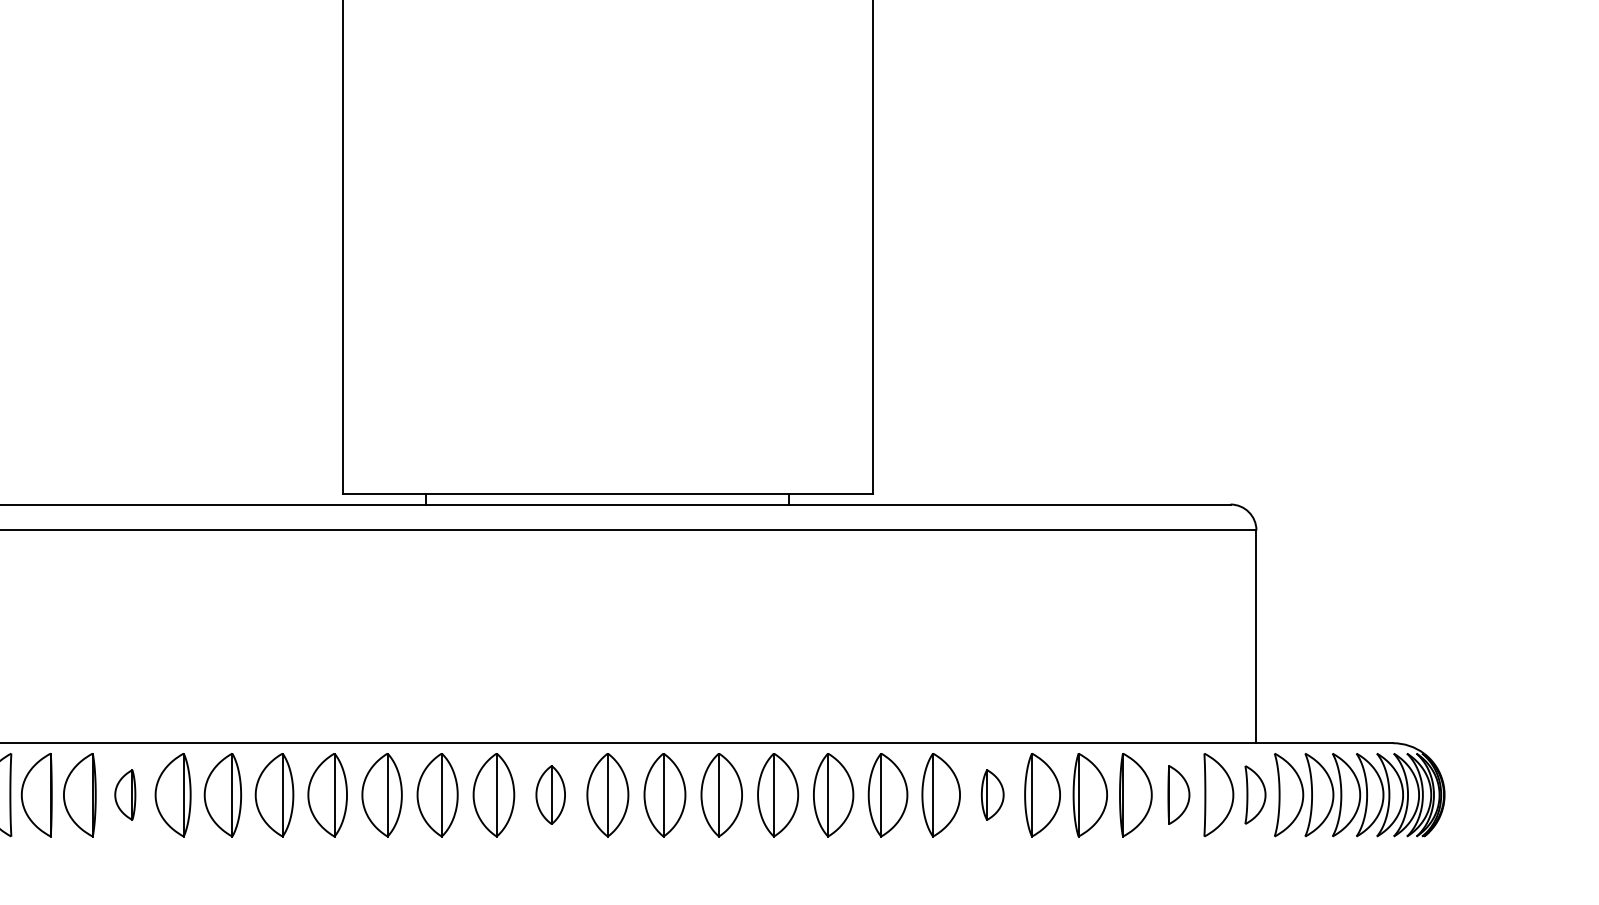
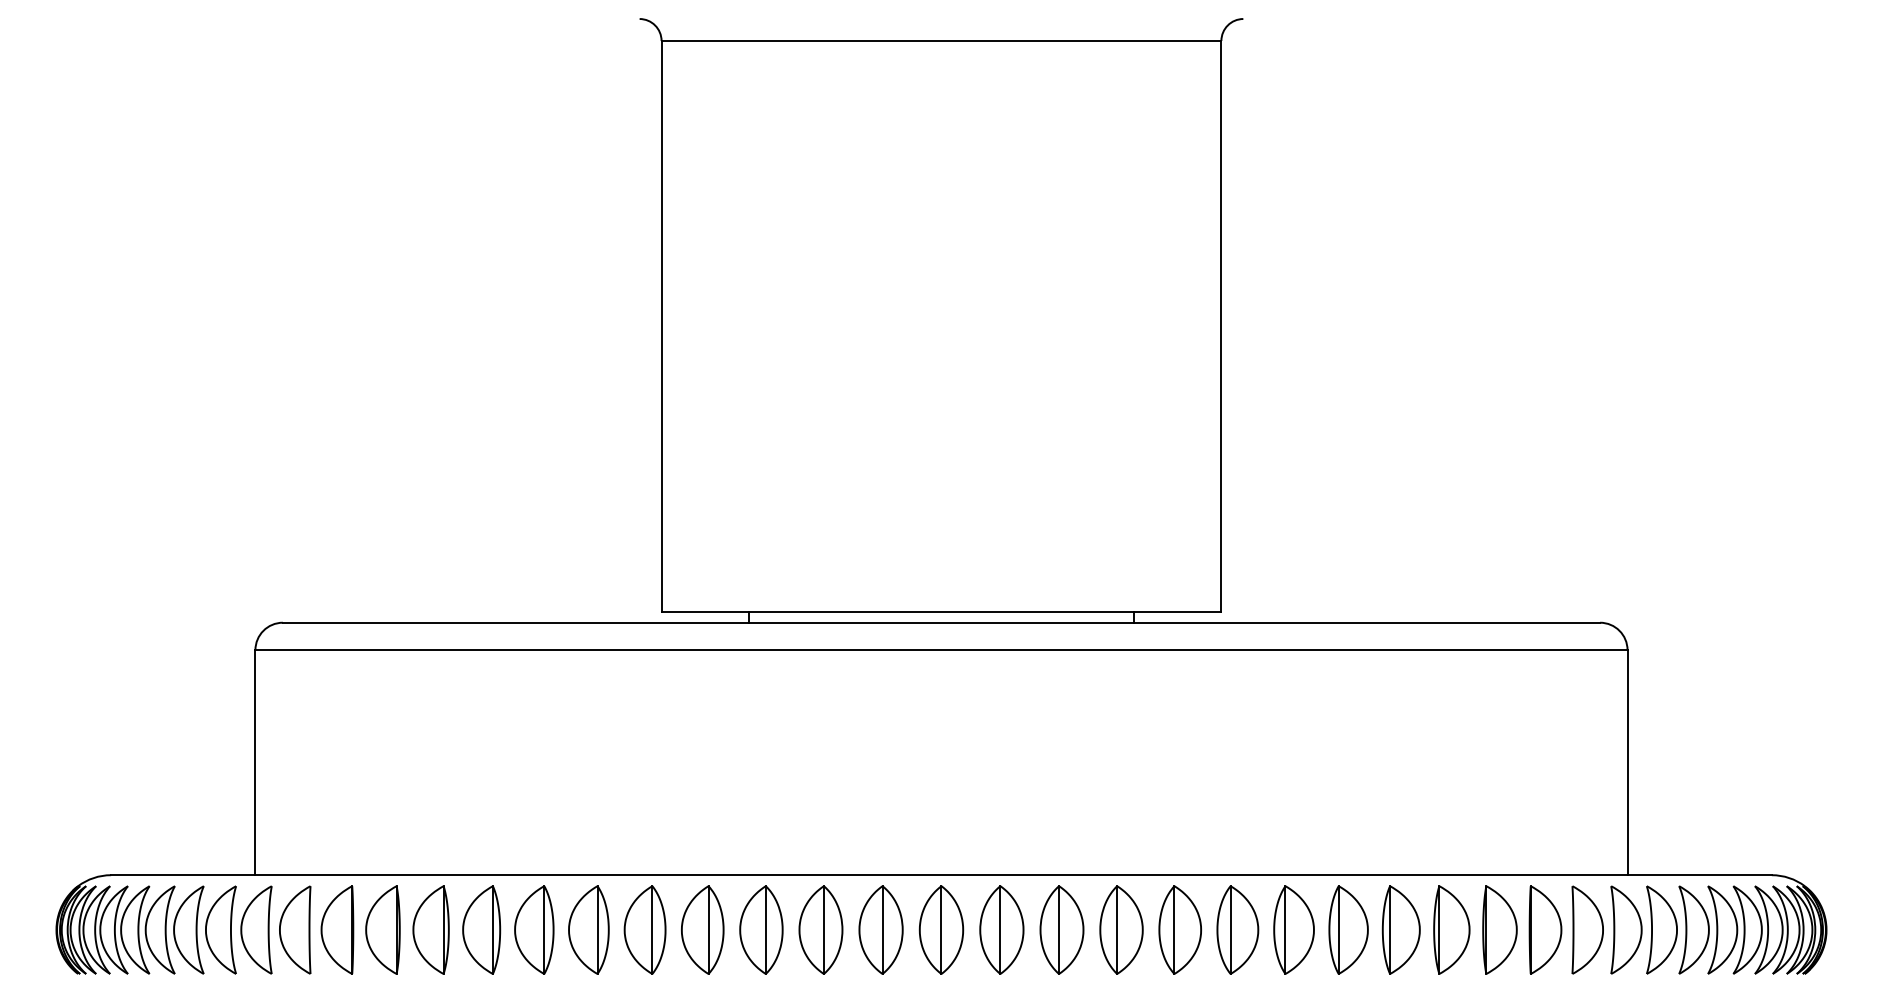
part: (124, 794) -> (430, 929), size x1.67
part: (550, 794) -> (880, 929), size x1.43
part: (992, 794) -> (1348, 929), size x1.67
part: (1178, 794) -> (1545, 929), size x1.43
part: (1255, 794) -> (1626, 929), size x1.43

